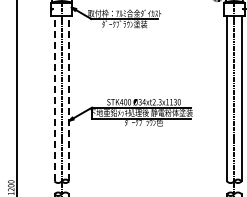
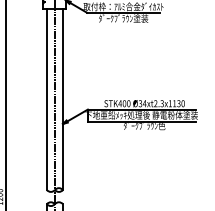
line: (54, 98) -> (46, 99), dashed -> solid
line: (69, 98) -> (63, 99), dashed -> solid

